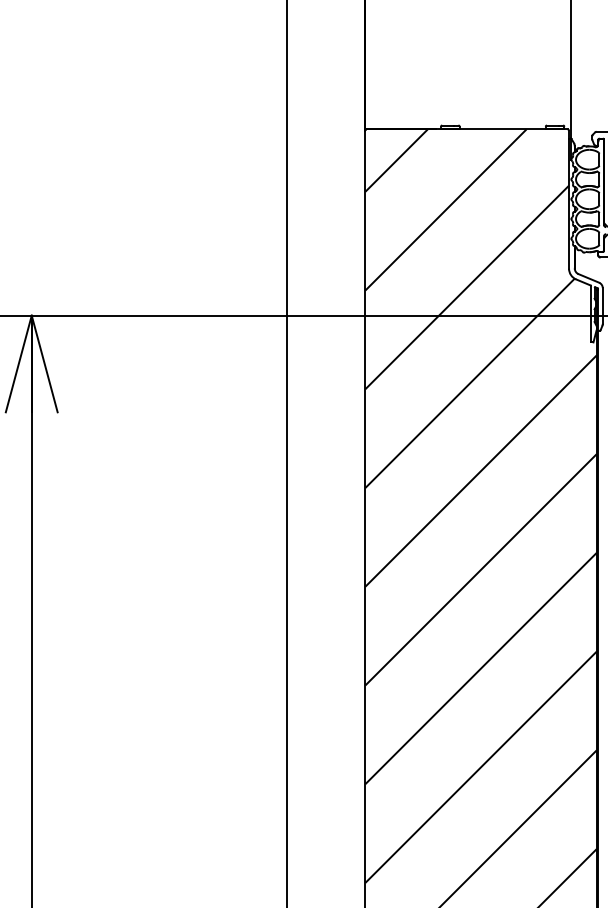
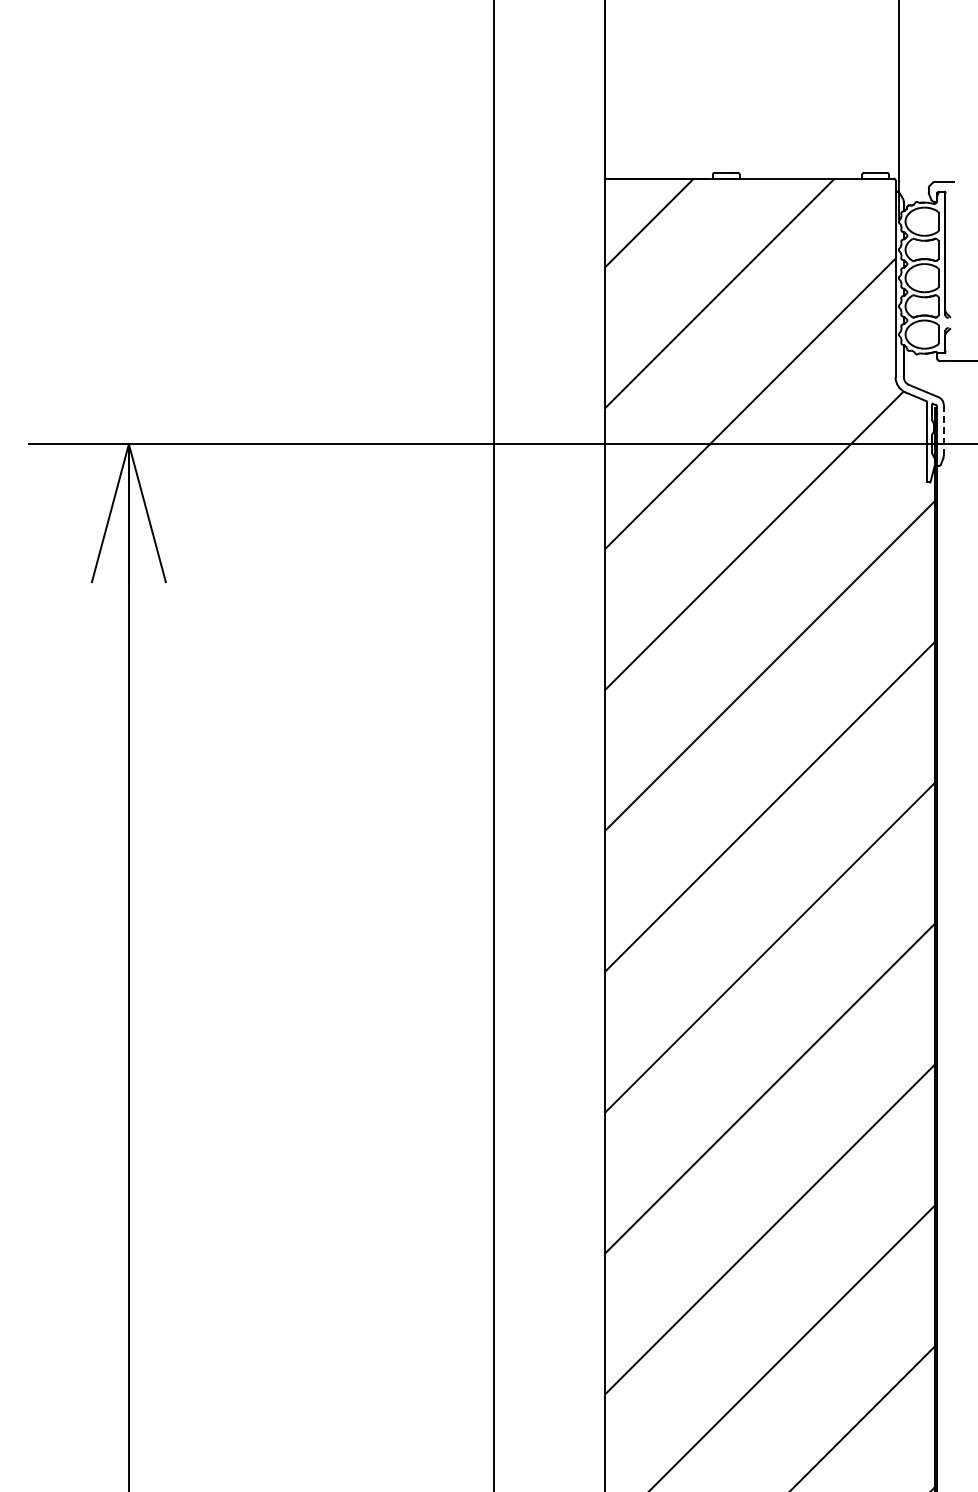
line: (602, 305) -> (943, 429), solid -> dashed

